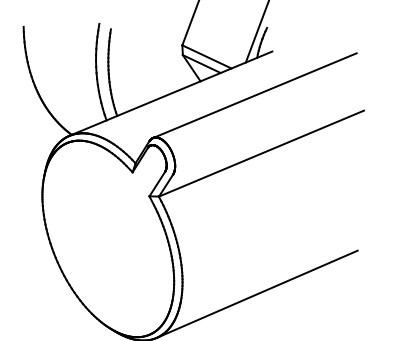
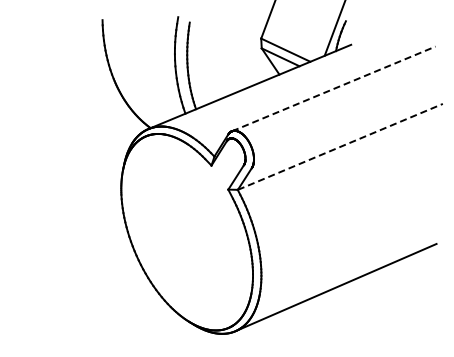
line: (255, 95) -> (334, 88), solid -> dashed
line: (261, 153) -> (340, 146), solid -> dashed

